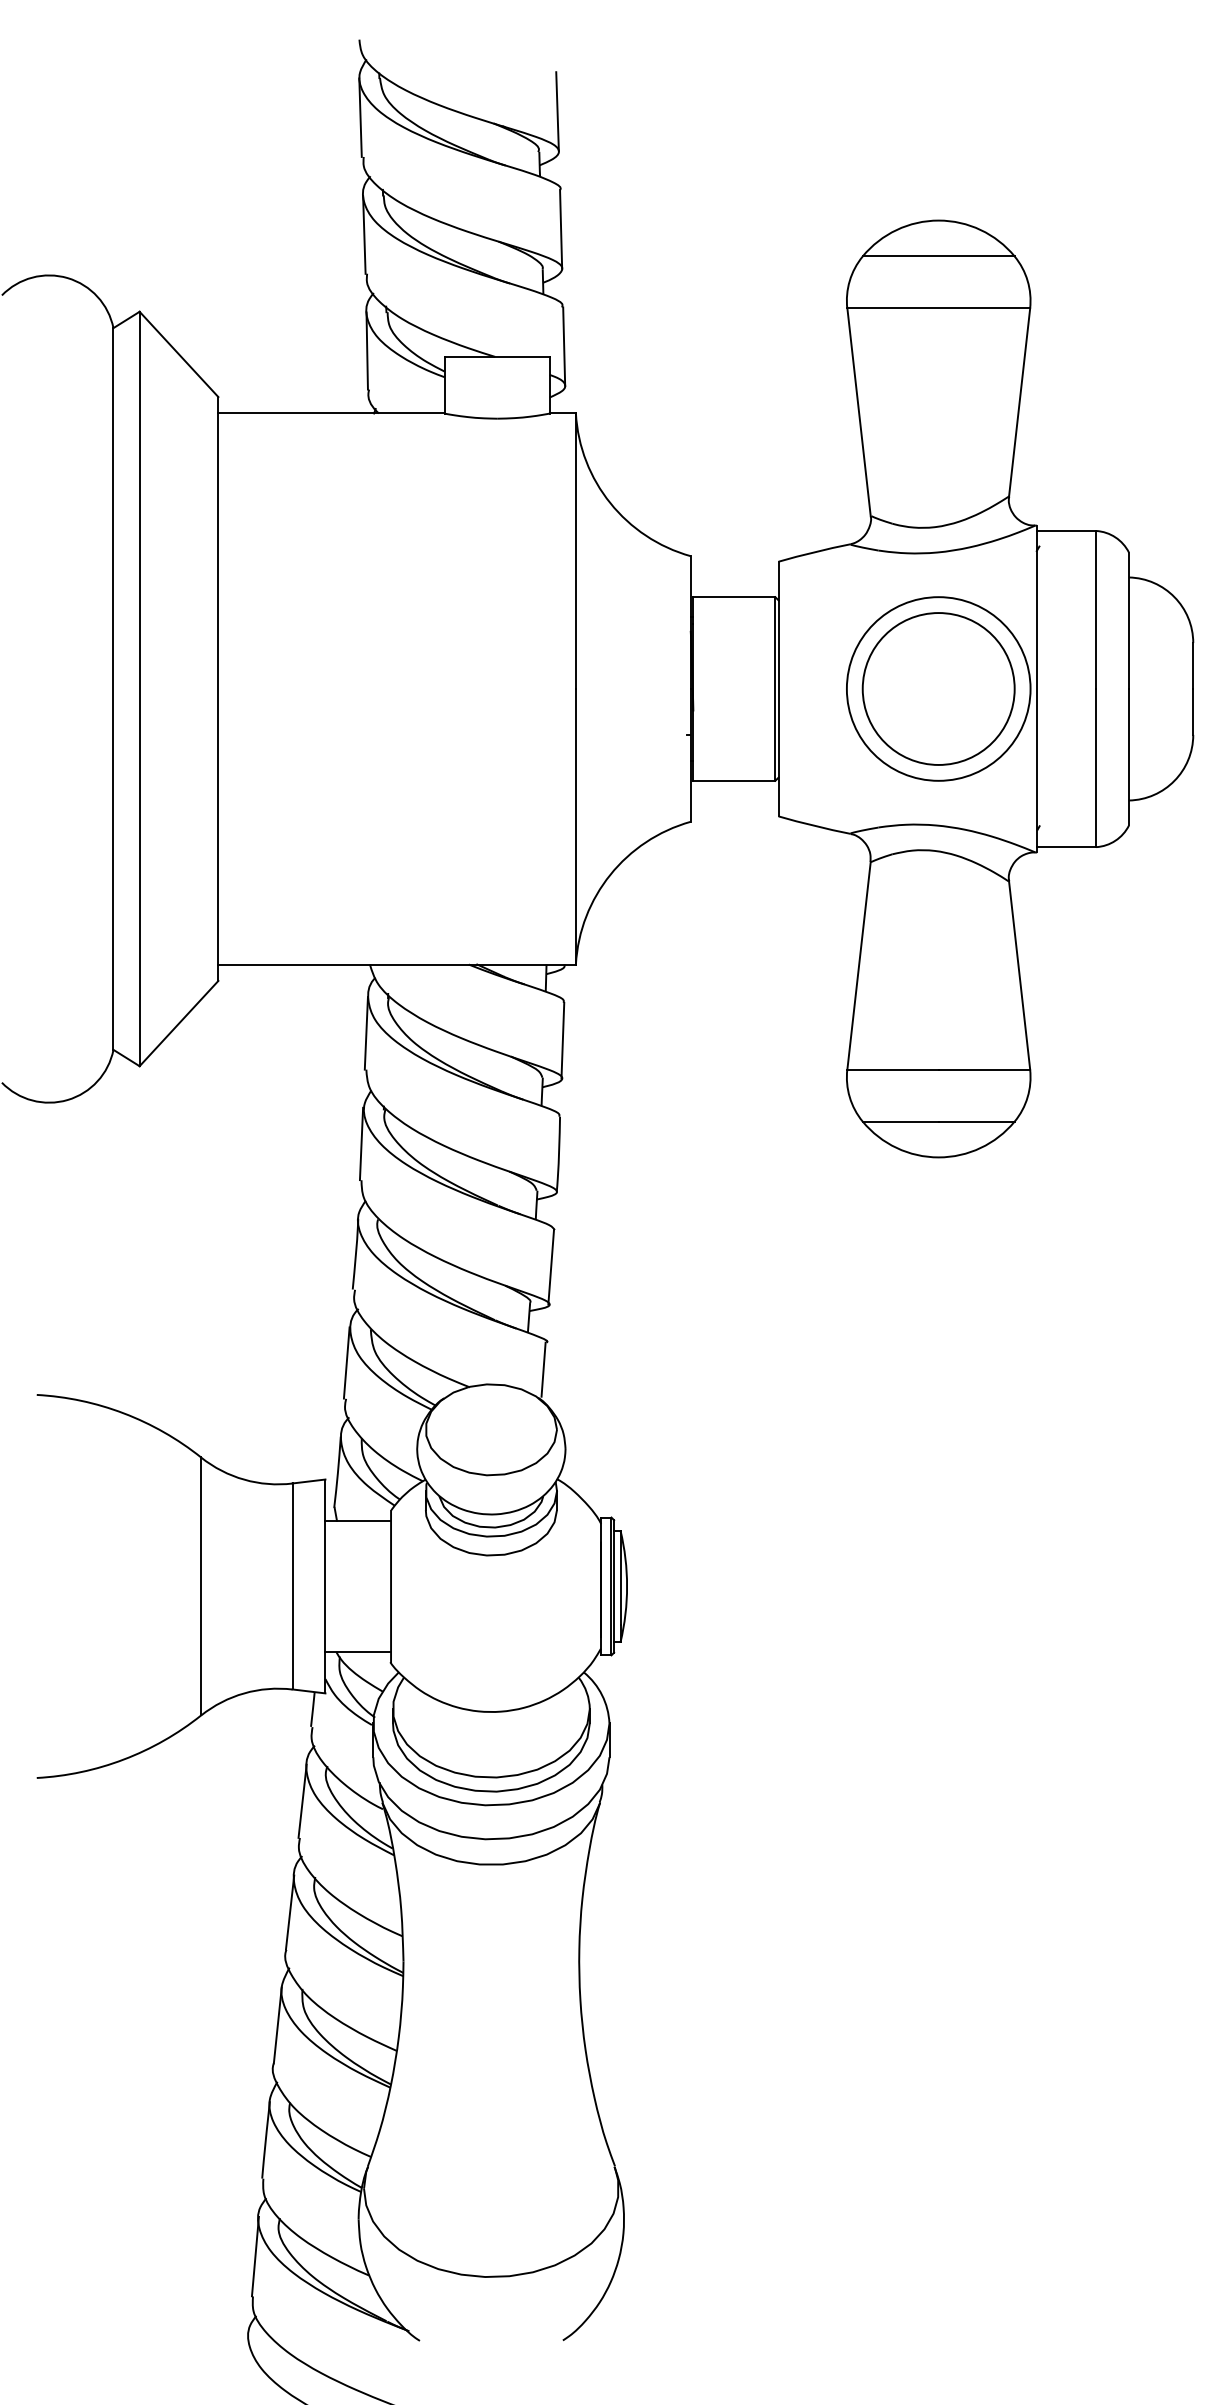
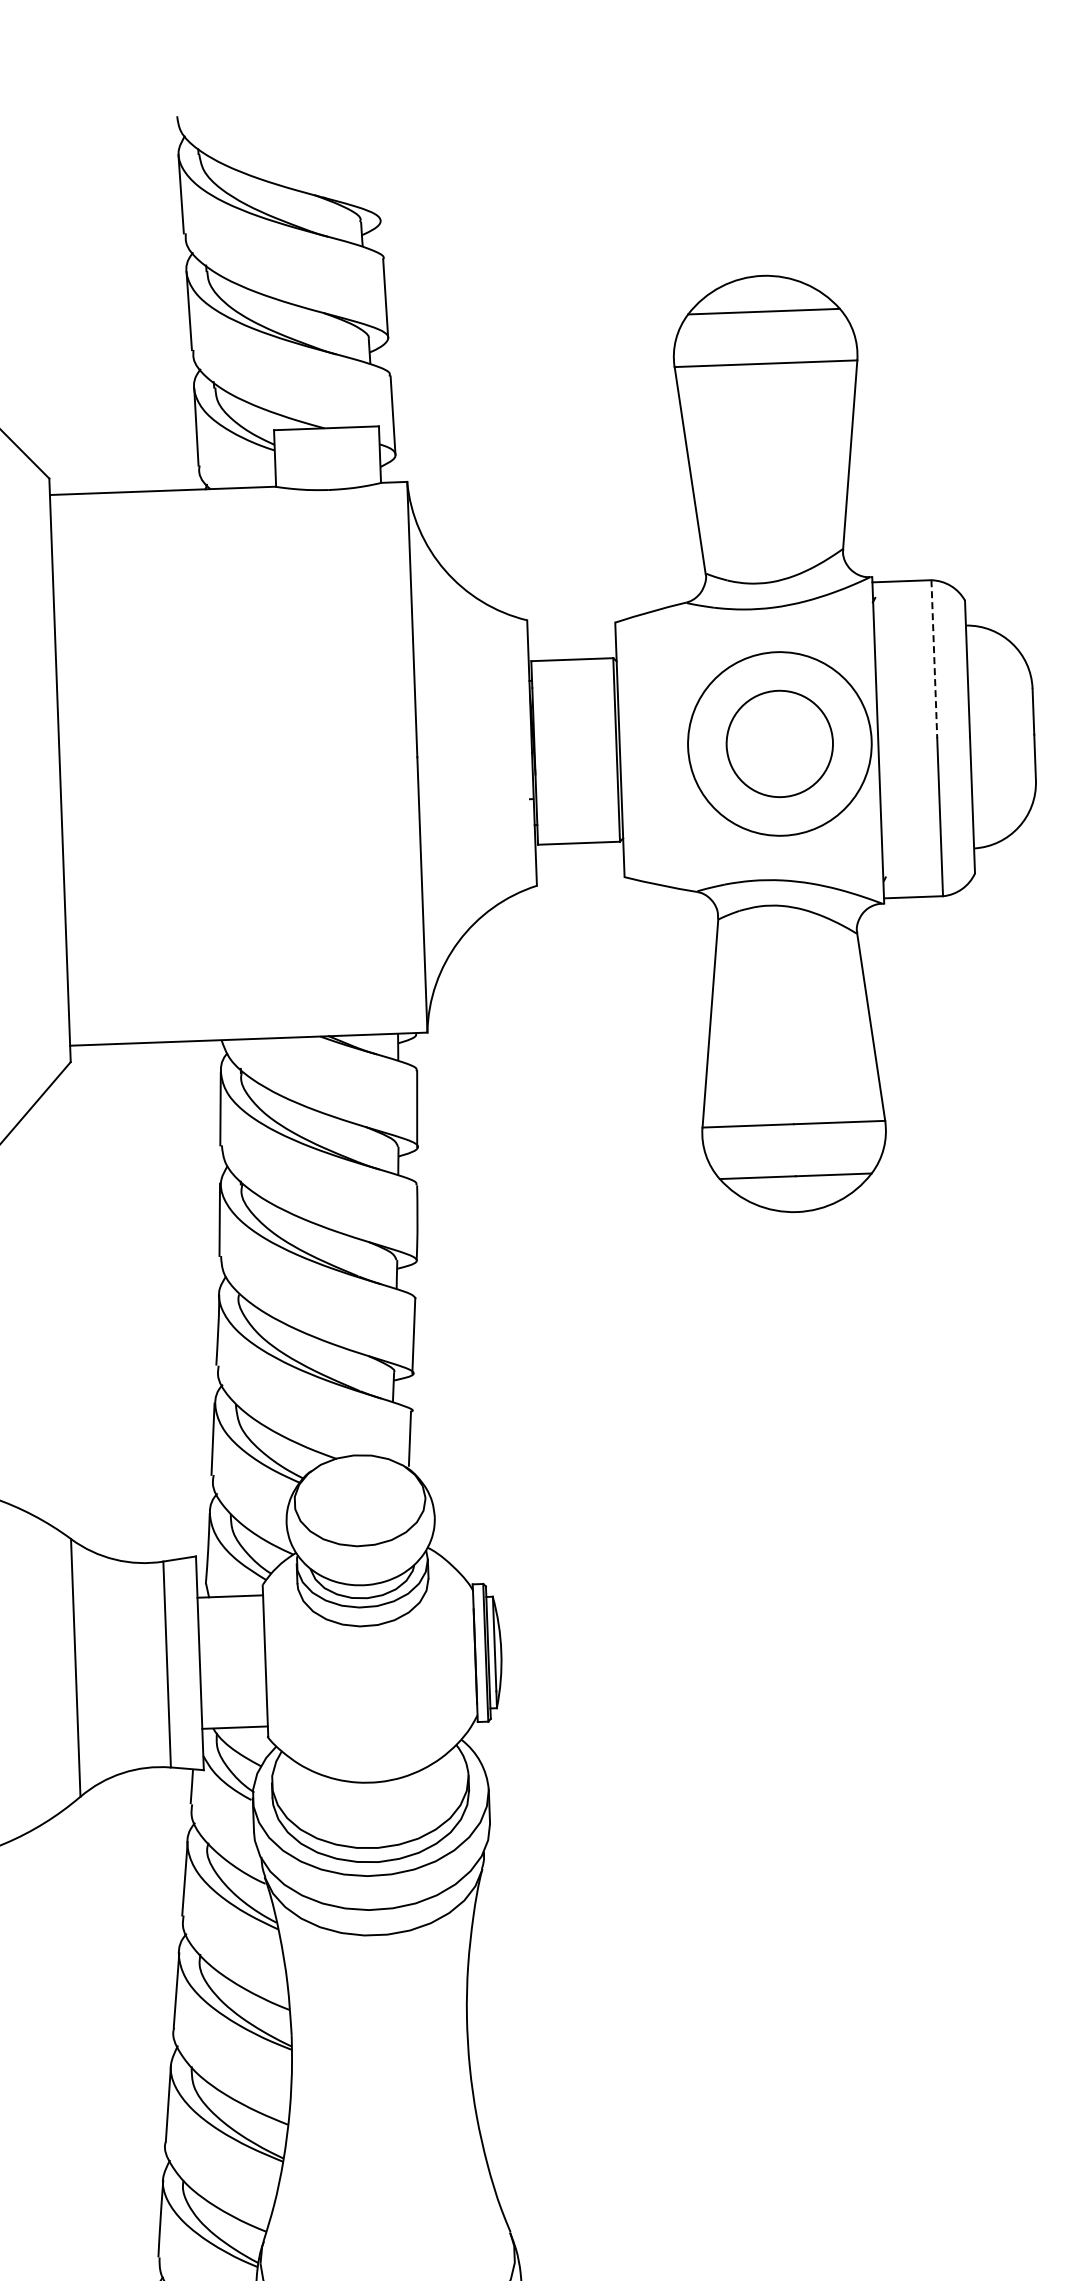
line: (557, 111) -> (377, 180), removed
line: (1096, 610) -> (934, 659), solid -> dashed
circle: (938, 688) -> (779, 743), size x0.7

